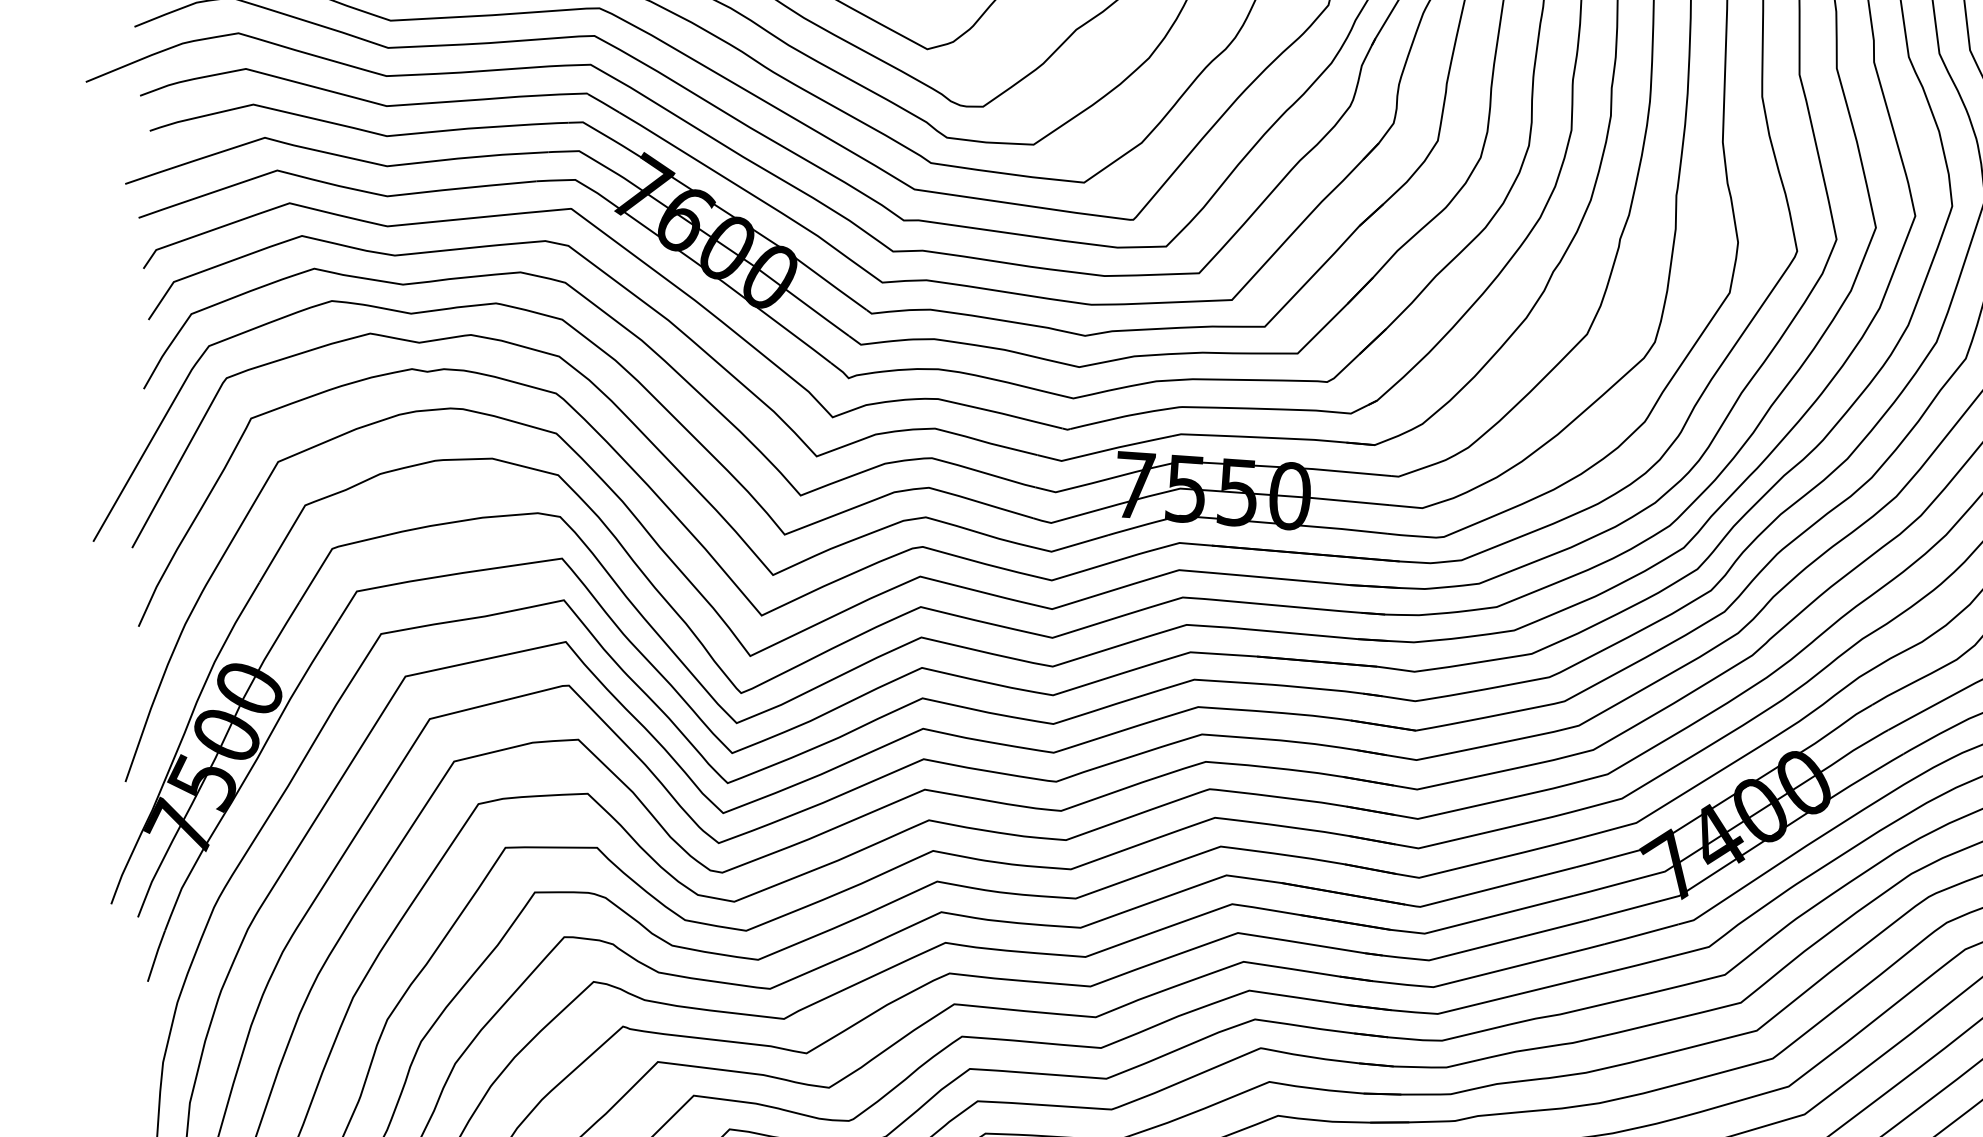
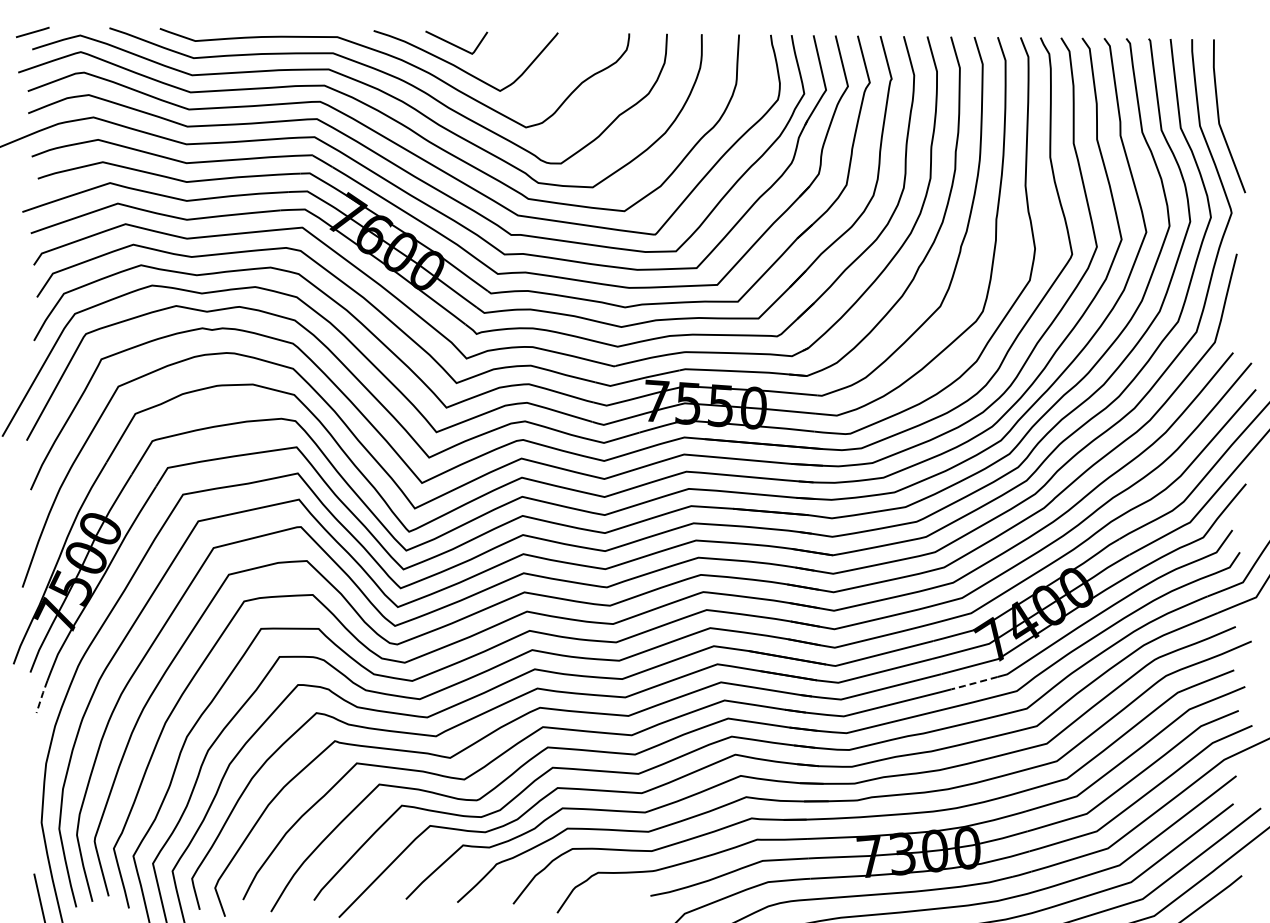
line: (1641, 934) -> (974, 683), solid -> dashed
line: (155, 955) -> (41, 696), solid -> dashed

